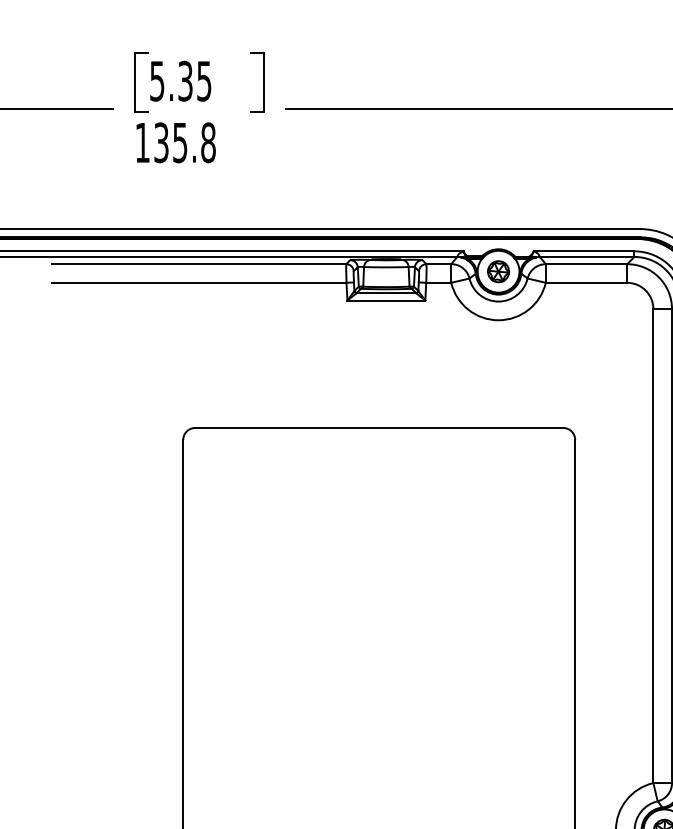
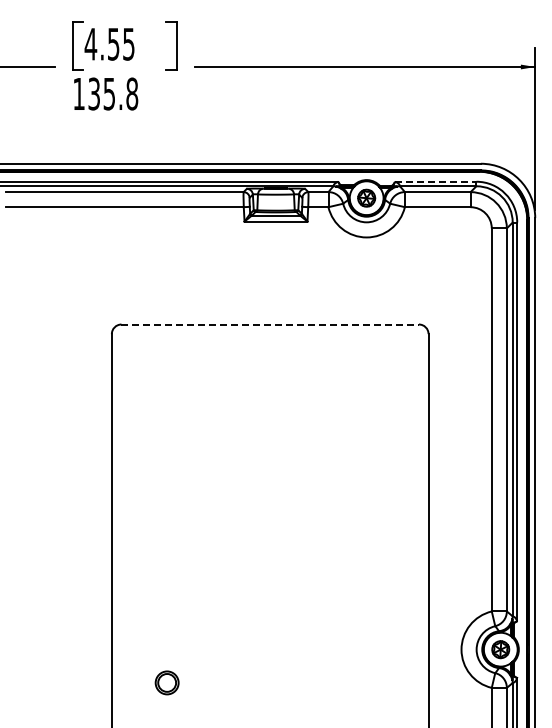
text: (170, 80) -> (101, 43), 5.35 -> 4.55
line: (583, 251) -> (435, 181), solid -> dashed
line: (379, 427) -> (270, 324), solid -> dashed

